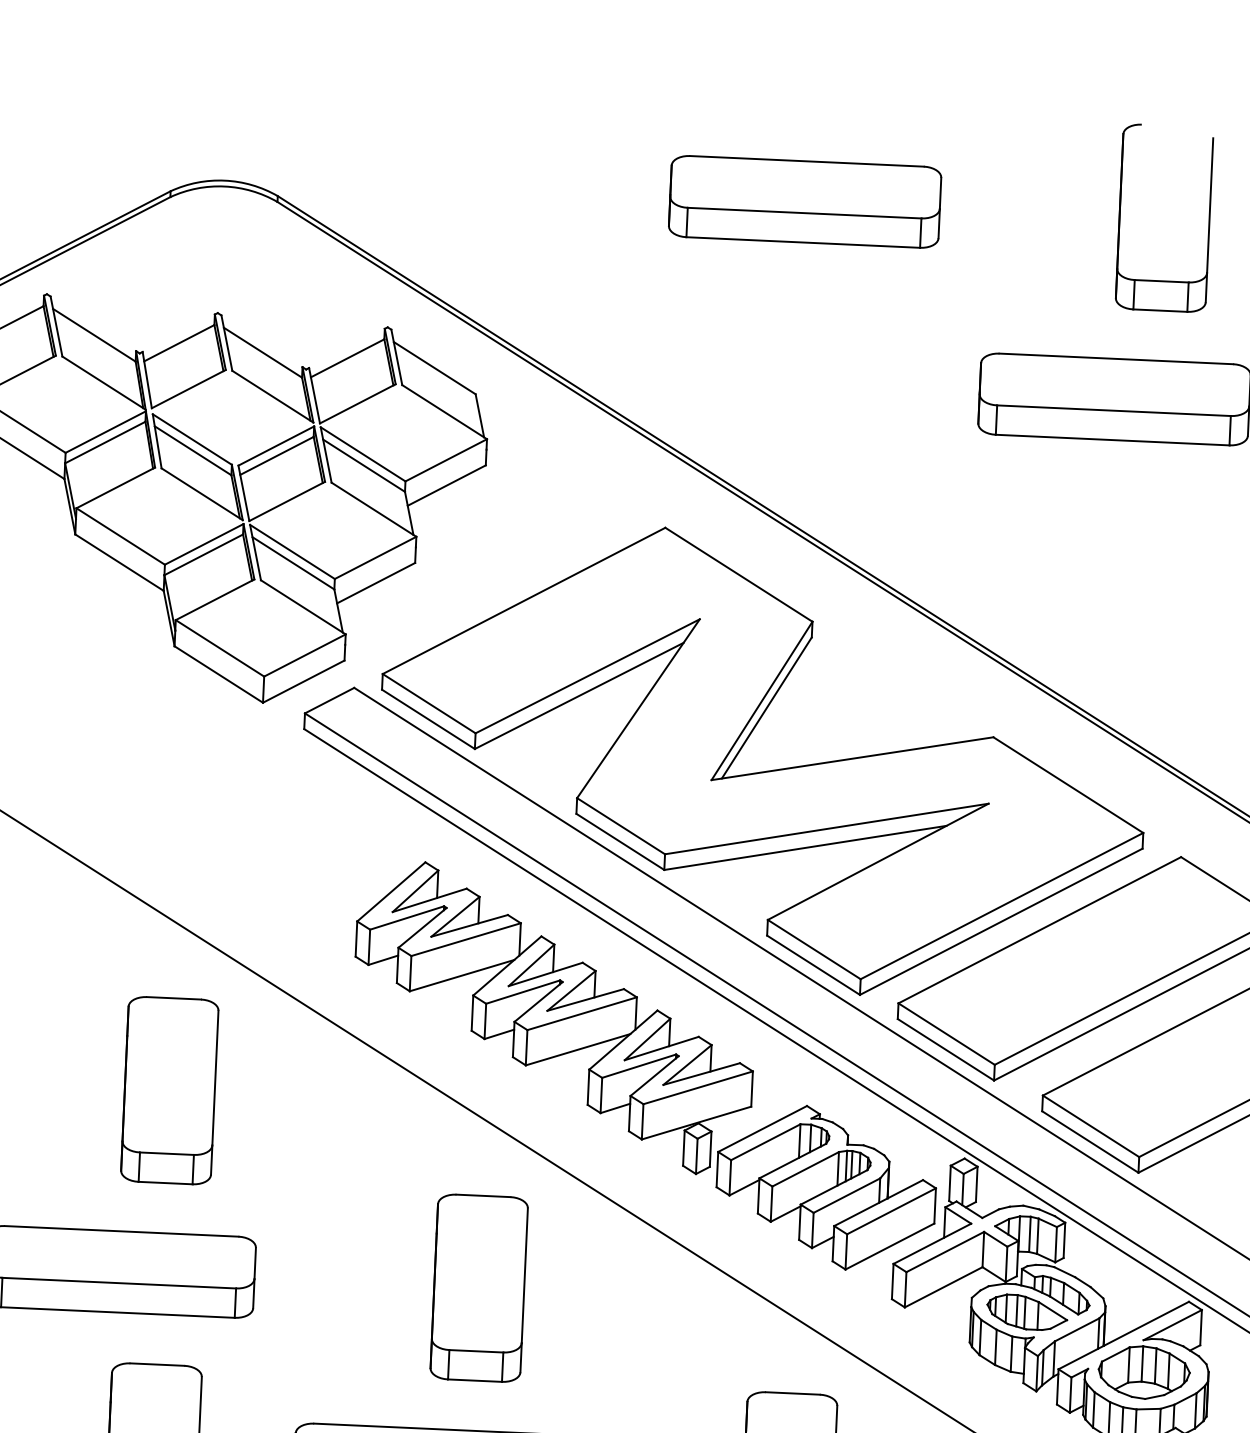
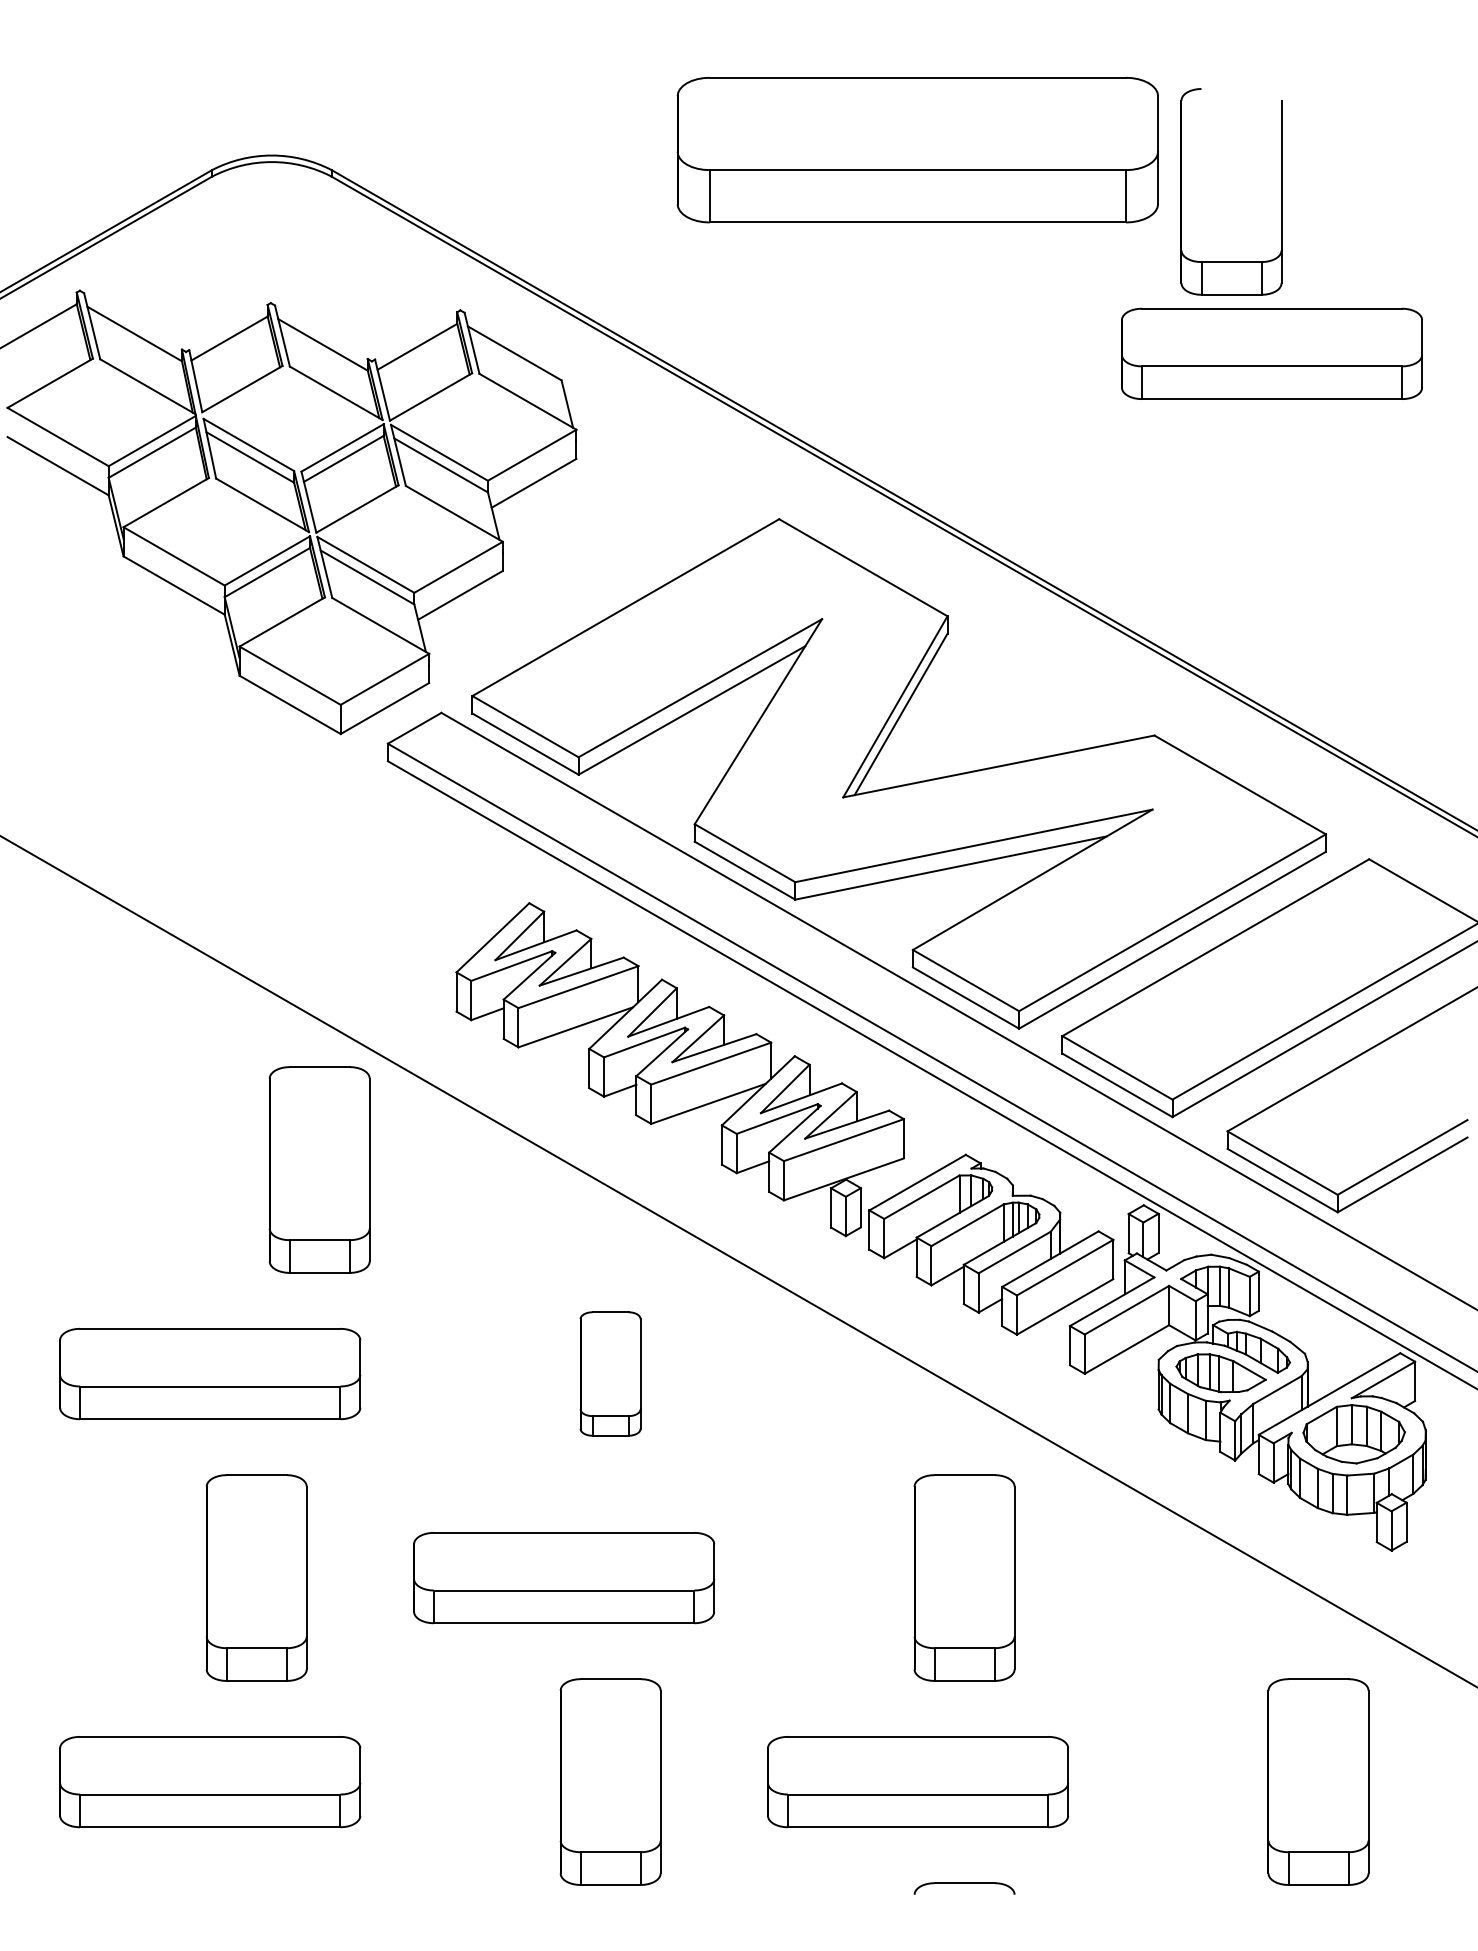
part: (805, 201) -> (918, 149), size x1.6
part: (1119, 215) -> (1181, 191), moved
part: (169, 1090) -> (319, 1169), moved
part: (479, 1287) -> (610, 1373), size x0.6

